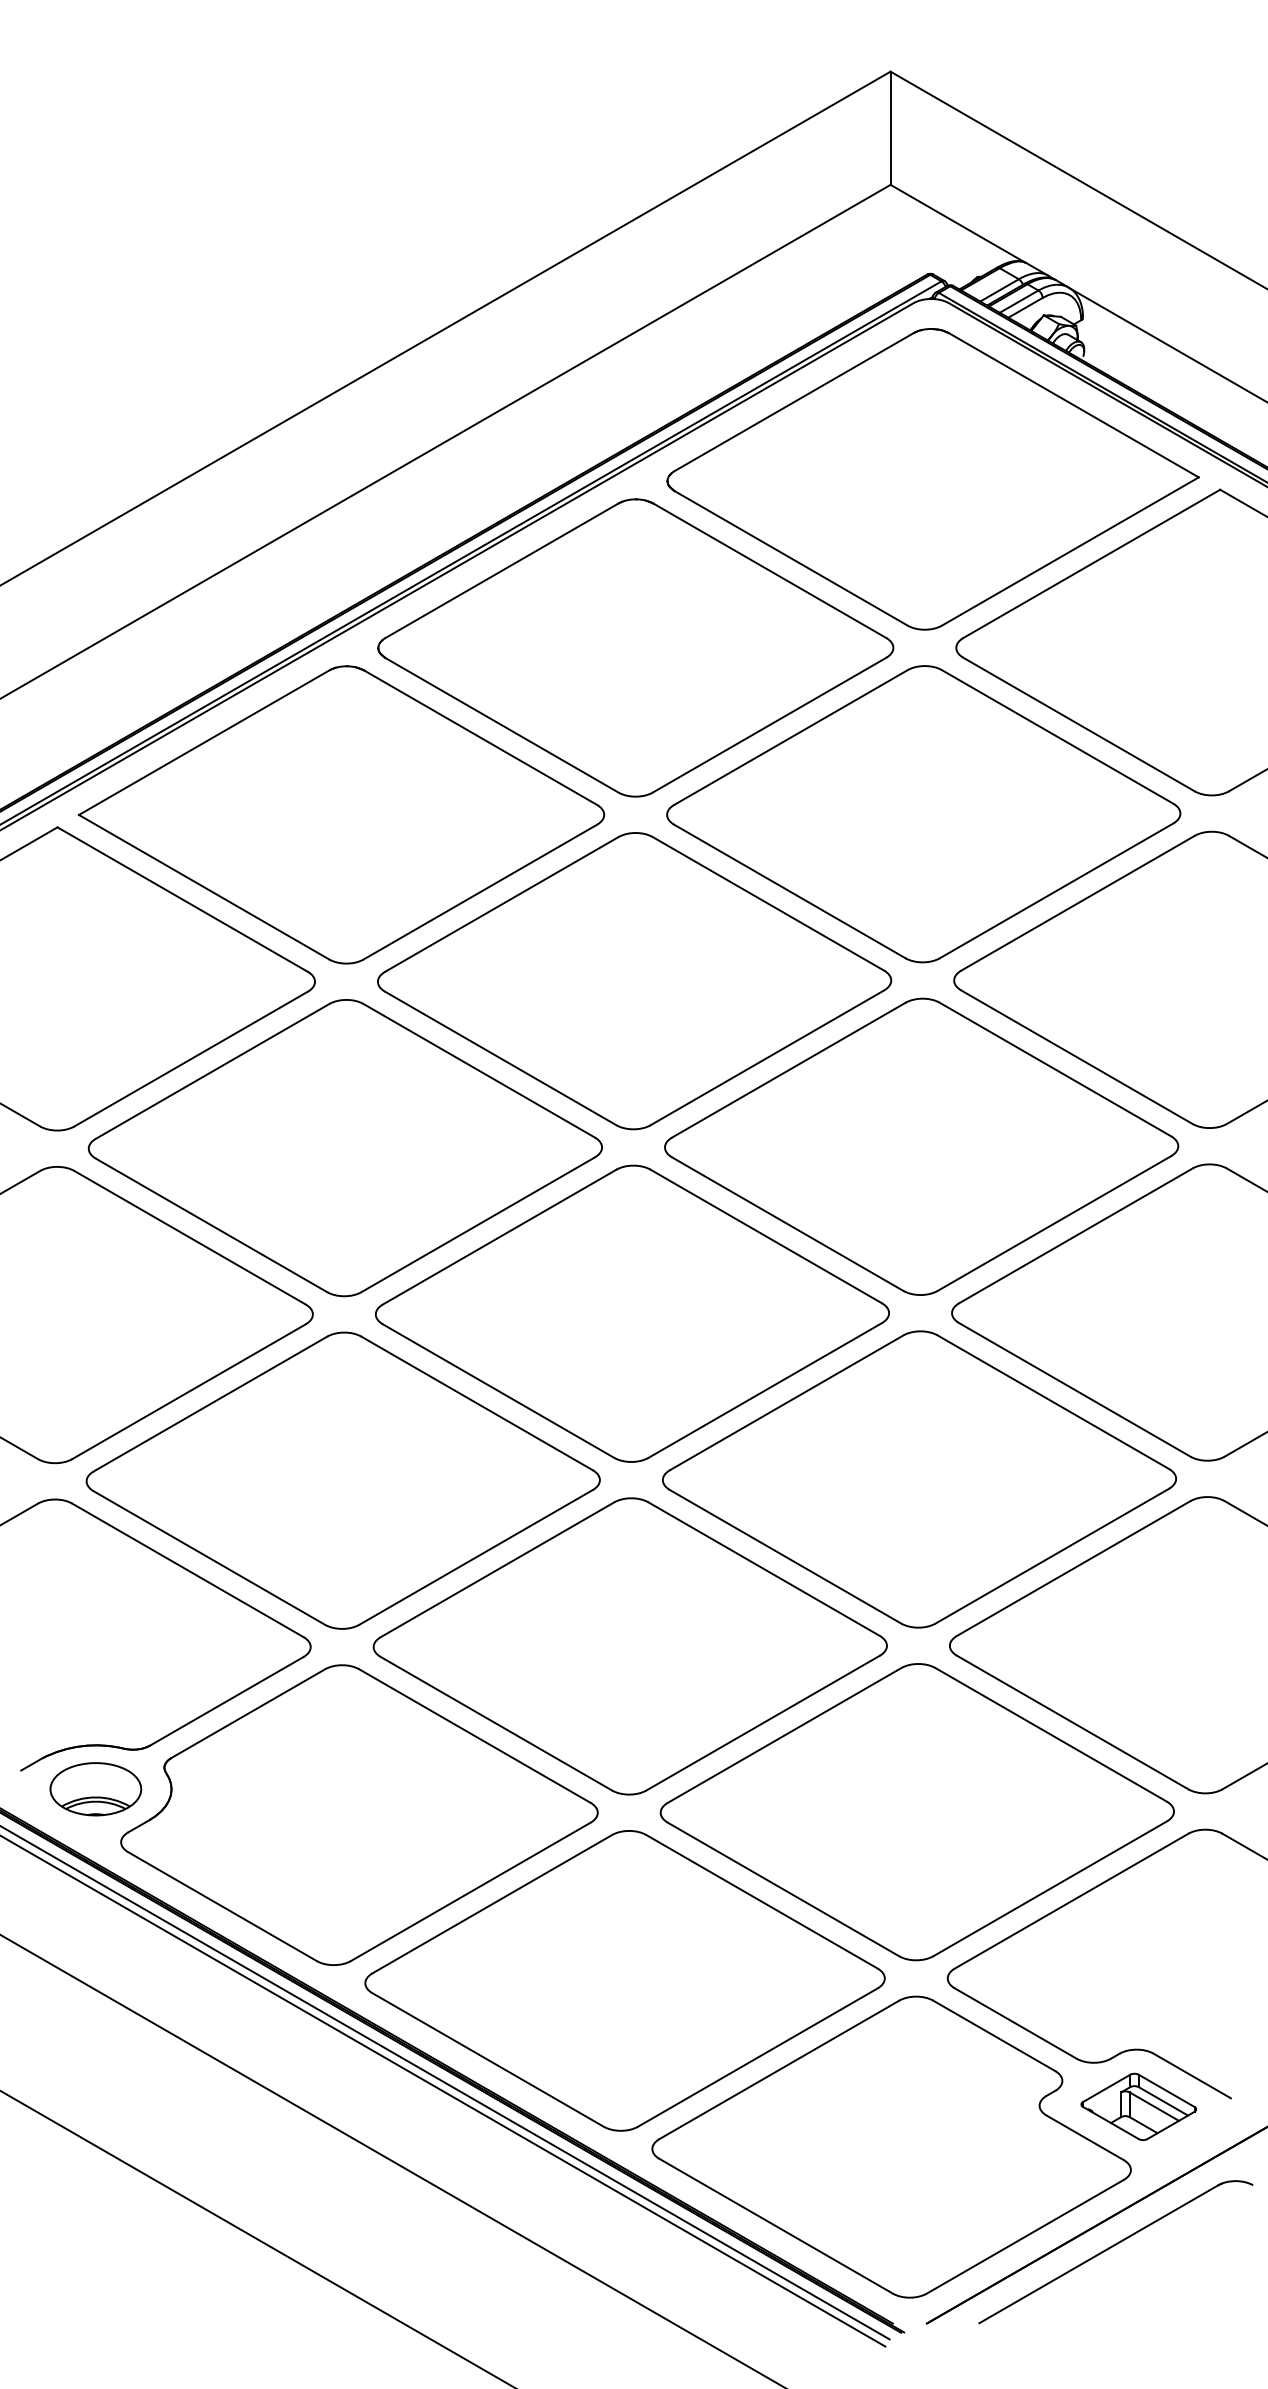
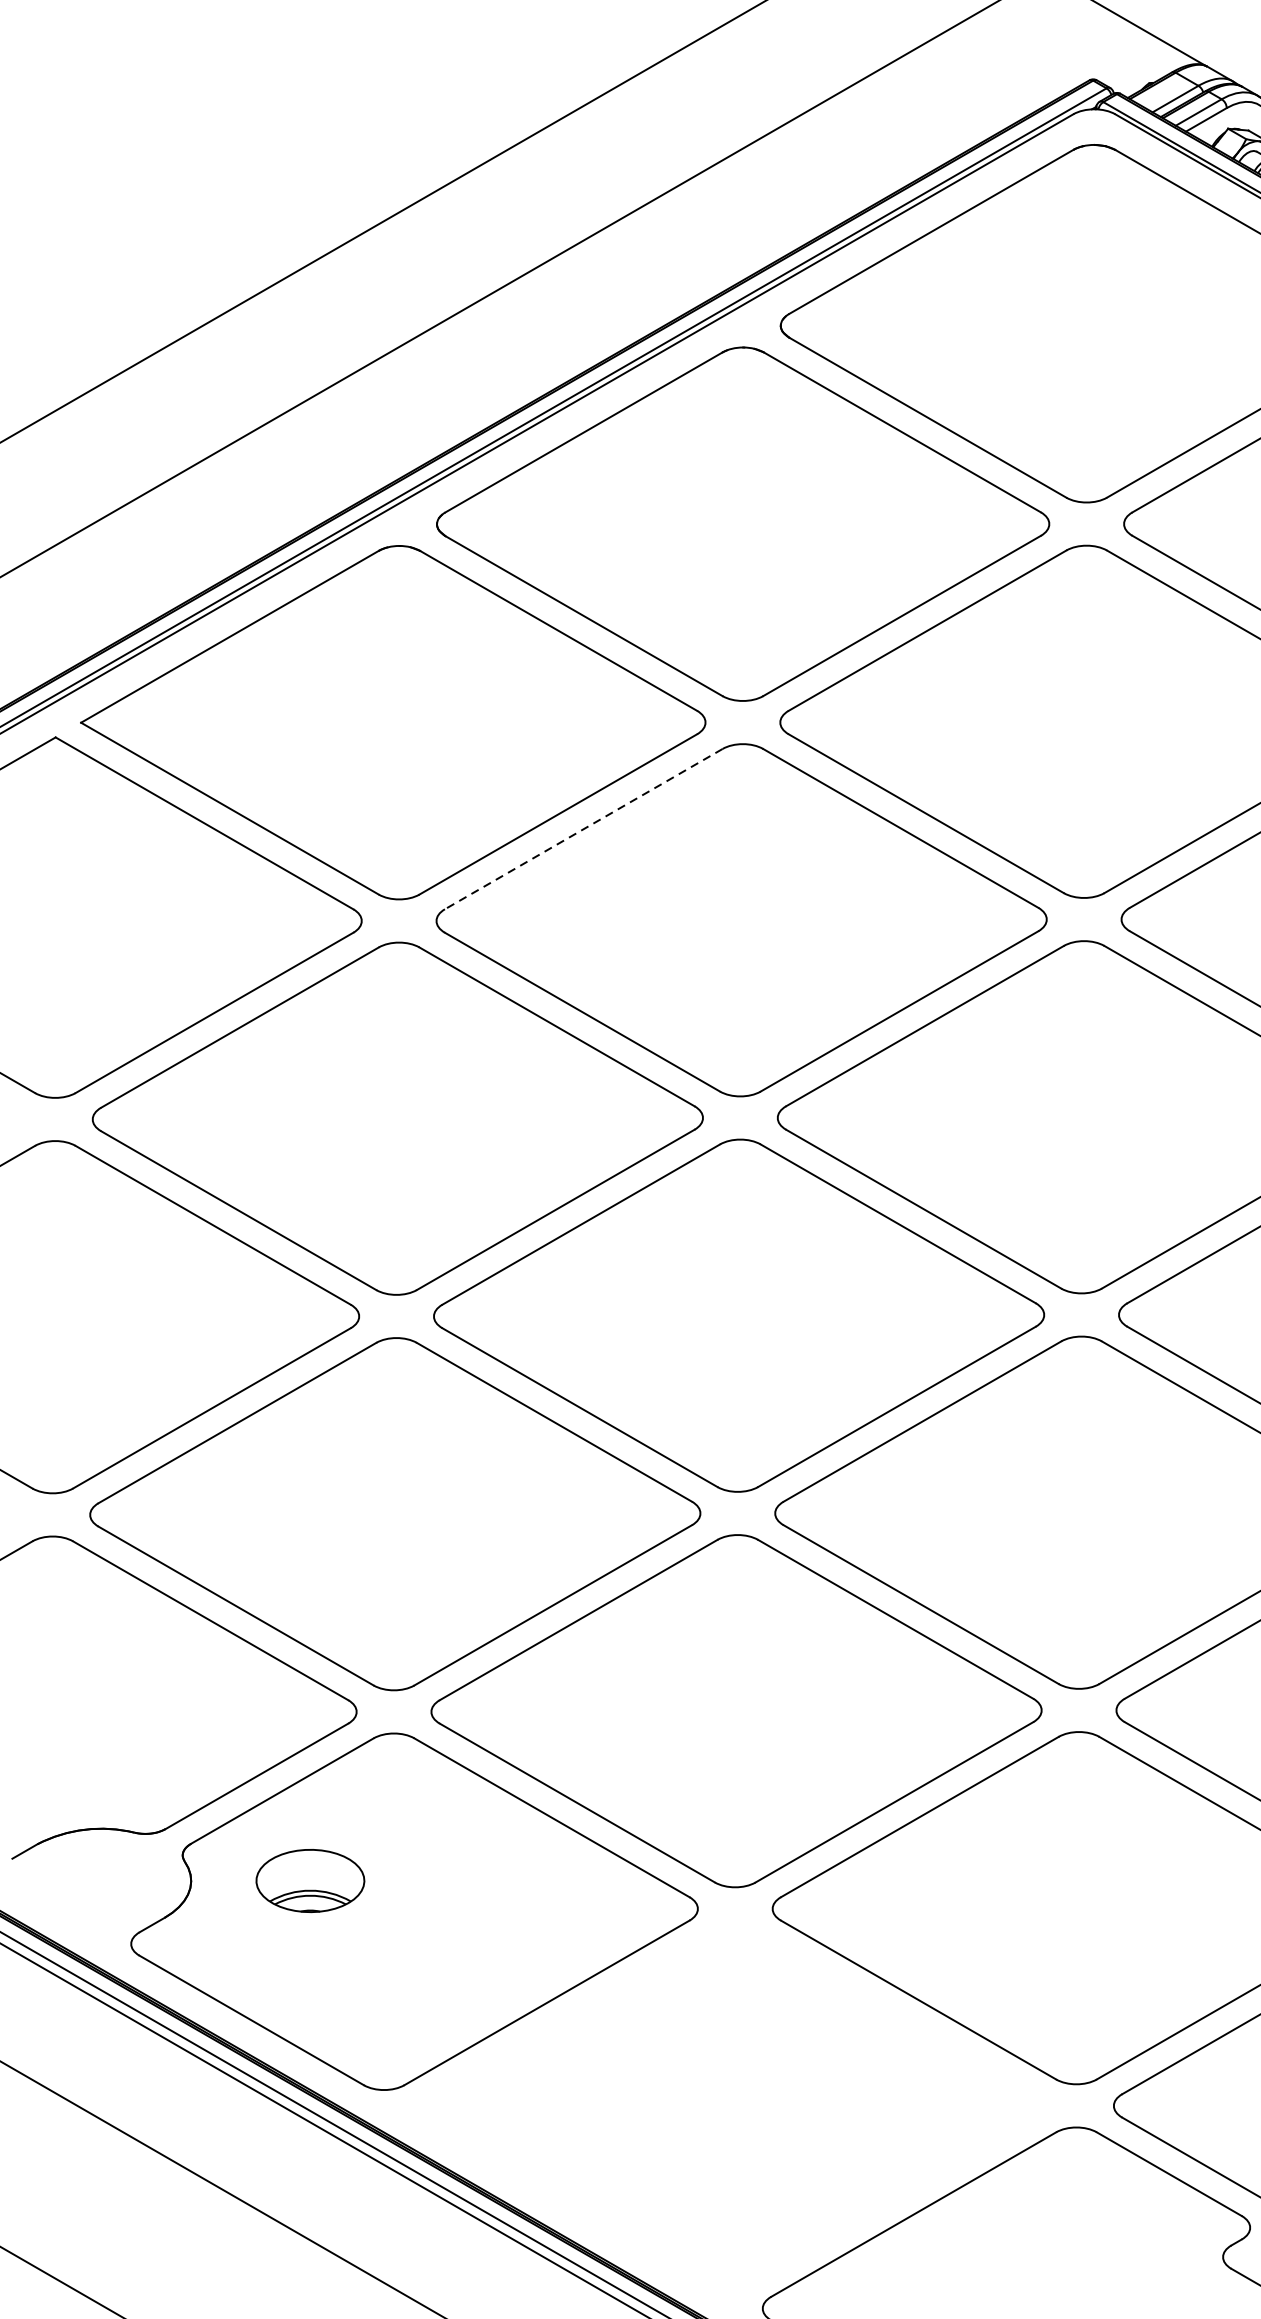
line: (501, 904) -> (583, 829), solid -> dashed
part: (95, 1789) -> (309, 1881), moved
part: (624, 1980) -> (729, 2108), removed

